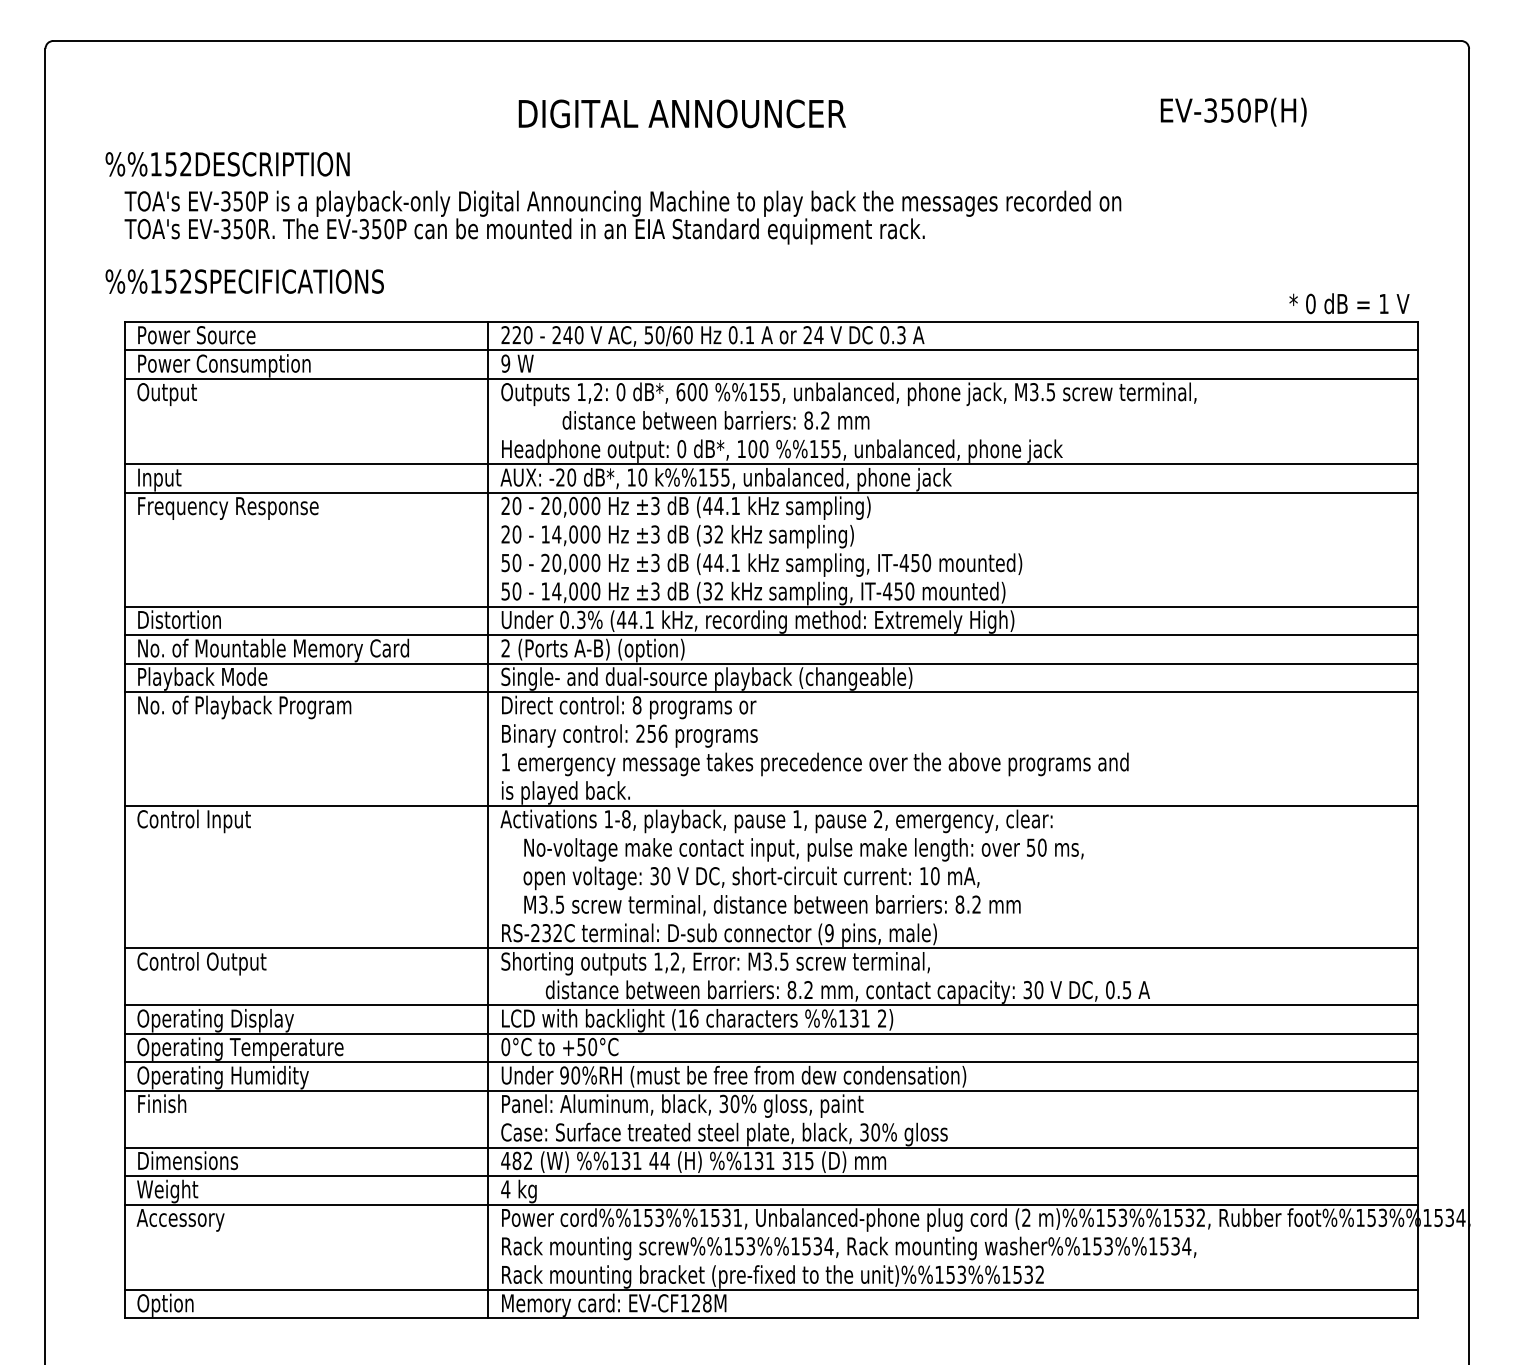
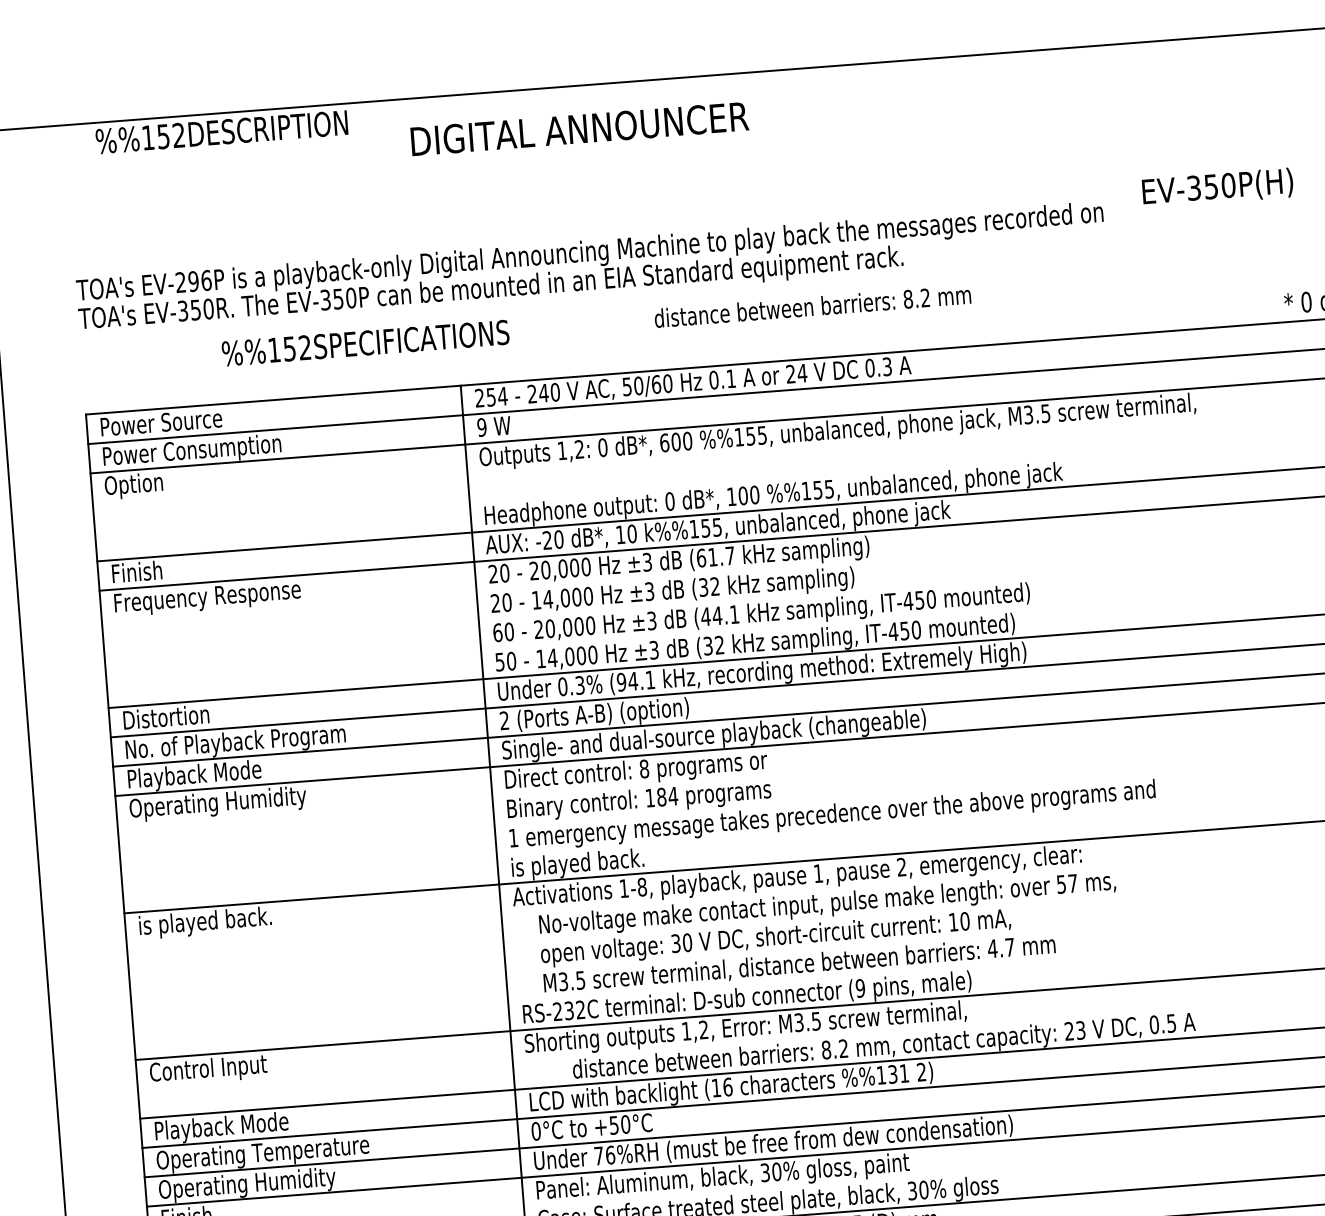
text: (1233, 111) -> (1217, 187), moved
text: (681, 113) -> (578, 128), moved
text: (227, 164) -> (221, 132), moved
text: (238, 201) -> (193, 281), EV-350P -> EV-296P
text: (244, 281) -> (365, 343), moved
text: (522, 335) -> (496, 397), 220 -> 254
text: (173, 394) -> (142, 485), Output -> Option
text: (715, 420) -> (812, 306), moved
text: (162, 479) -> (137, 574), Input -> Finish
text: (721, 505) -> (715, 556), (44.1 -> (61.7
text: (505, 562) -> (497, 632), 50 -> 60
text: (621, 619) -> (621, 681), (44.1 -> (94.1
text: (303, 650) -> (296, 738), No. of Mountable Memory Card -> No. of Playback Program
text: (244, 707) -> (240, 802), No. of Playback Program -> Operating Humidity
text: (651, 733) -> (661, 796), 256 -> 184
text: (201, 821) -> (204, 923), Control Input -> is played back.
text: (1042, 847) -> (1073, 883), 50 -> 57
text: (967, 904) -> (1000, 947), 8.2 -> 4.7
text: (236, 963) -> (252, 1066), Control Output -> Control Input
text: (1033, 990) -> (1075, 1031), 30 -> 23
text: (215, 1020) -> (235, 1127), Operating Display -> Playback Mode
text: (570, 1075) -> (605, 1155), 90%RH -> 76%RH

